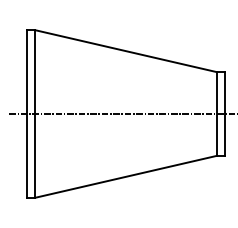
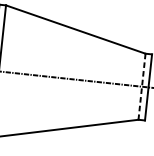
line: (216, 114) -> (141, 87), solid -> dashed

